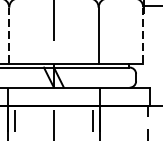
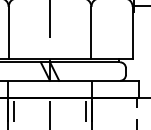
line: (8, 36) -> (8, 33), dashed -> solid
line: (143, 36) -> (132, 33), dashed -> solid

